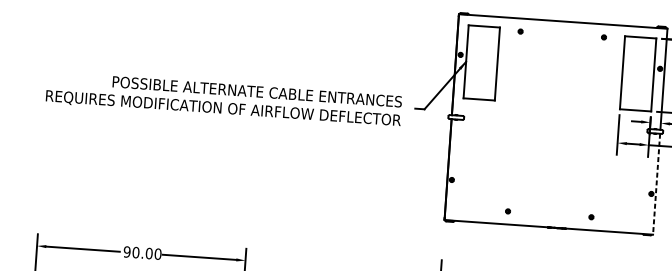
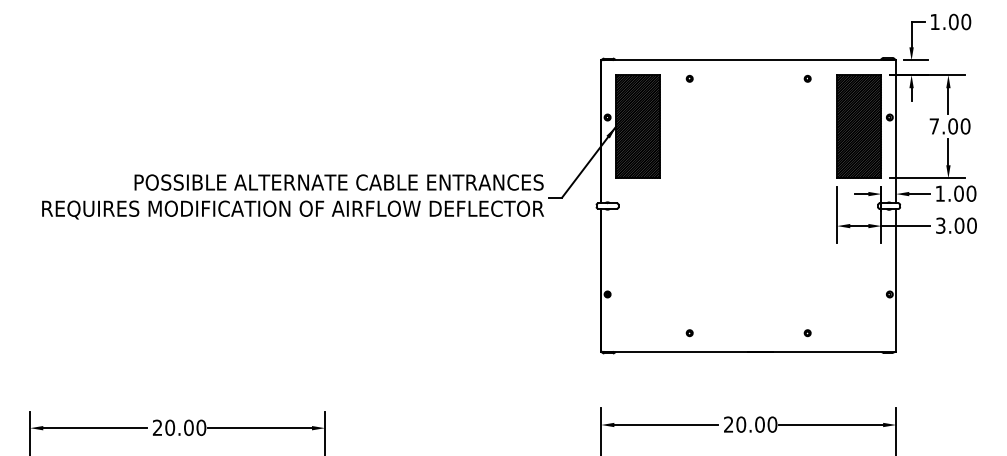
hatch: (482, 62) -> (638, 126), added
hatch: (638, 73) -> (859, 126), added
text: (223, 99) -> (292, 196), moved
line: (656, 184) -> (896, 280), dashed -> solid
text: (127, 251) -> (157, 427), 90.00 -> 20.00

